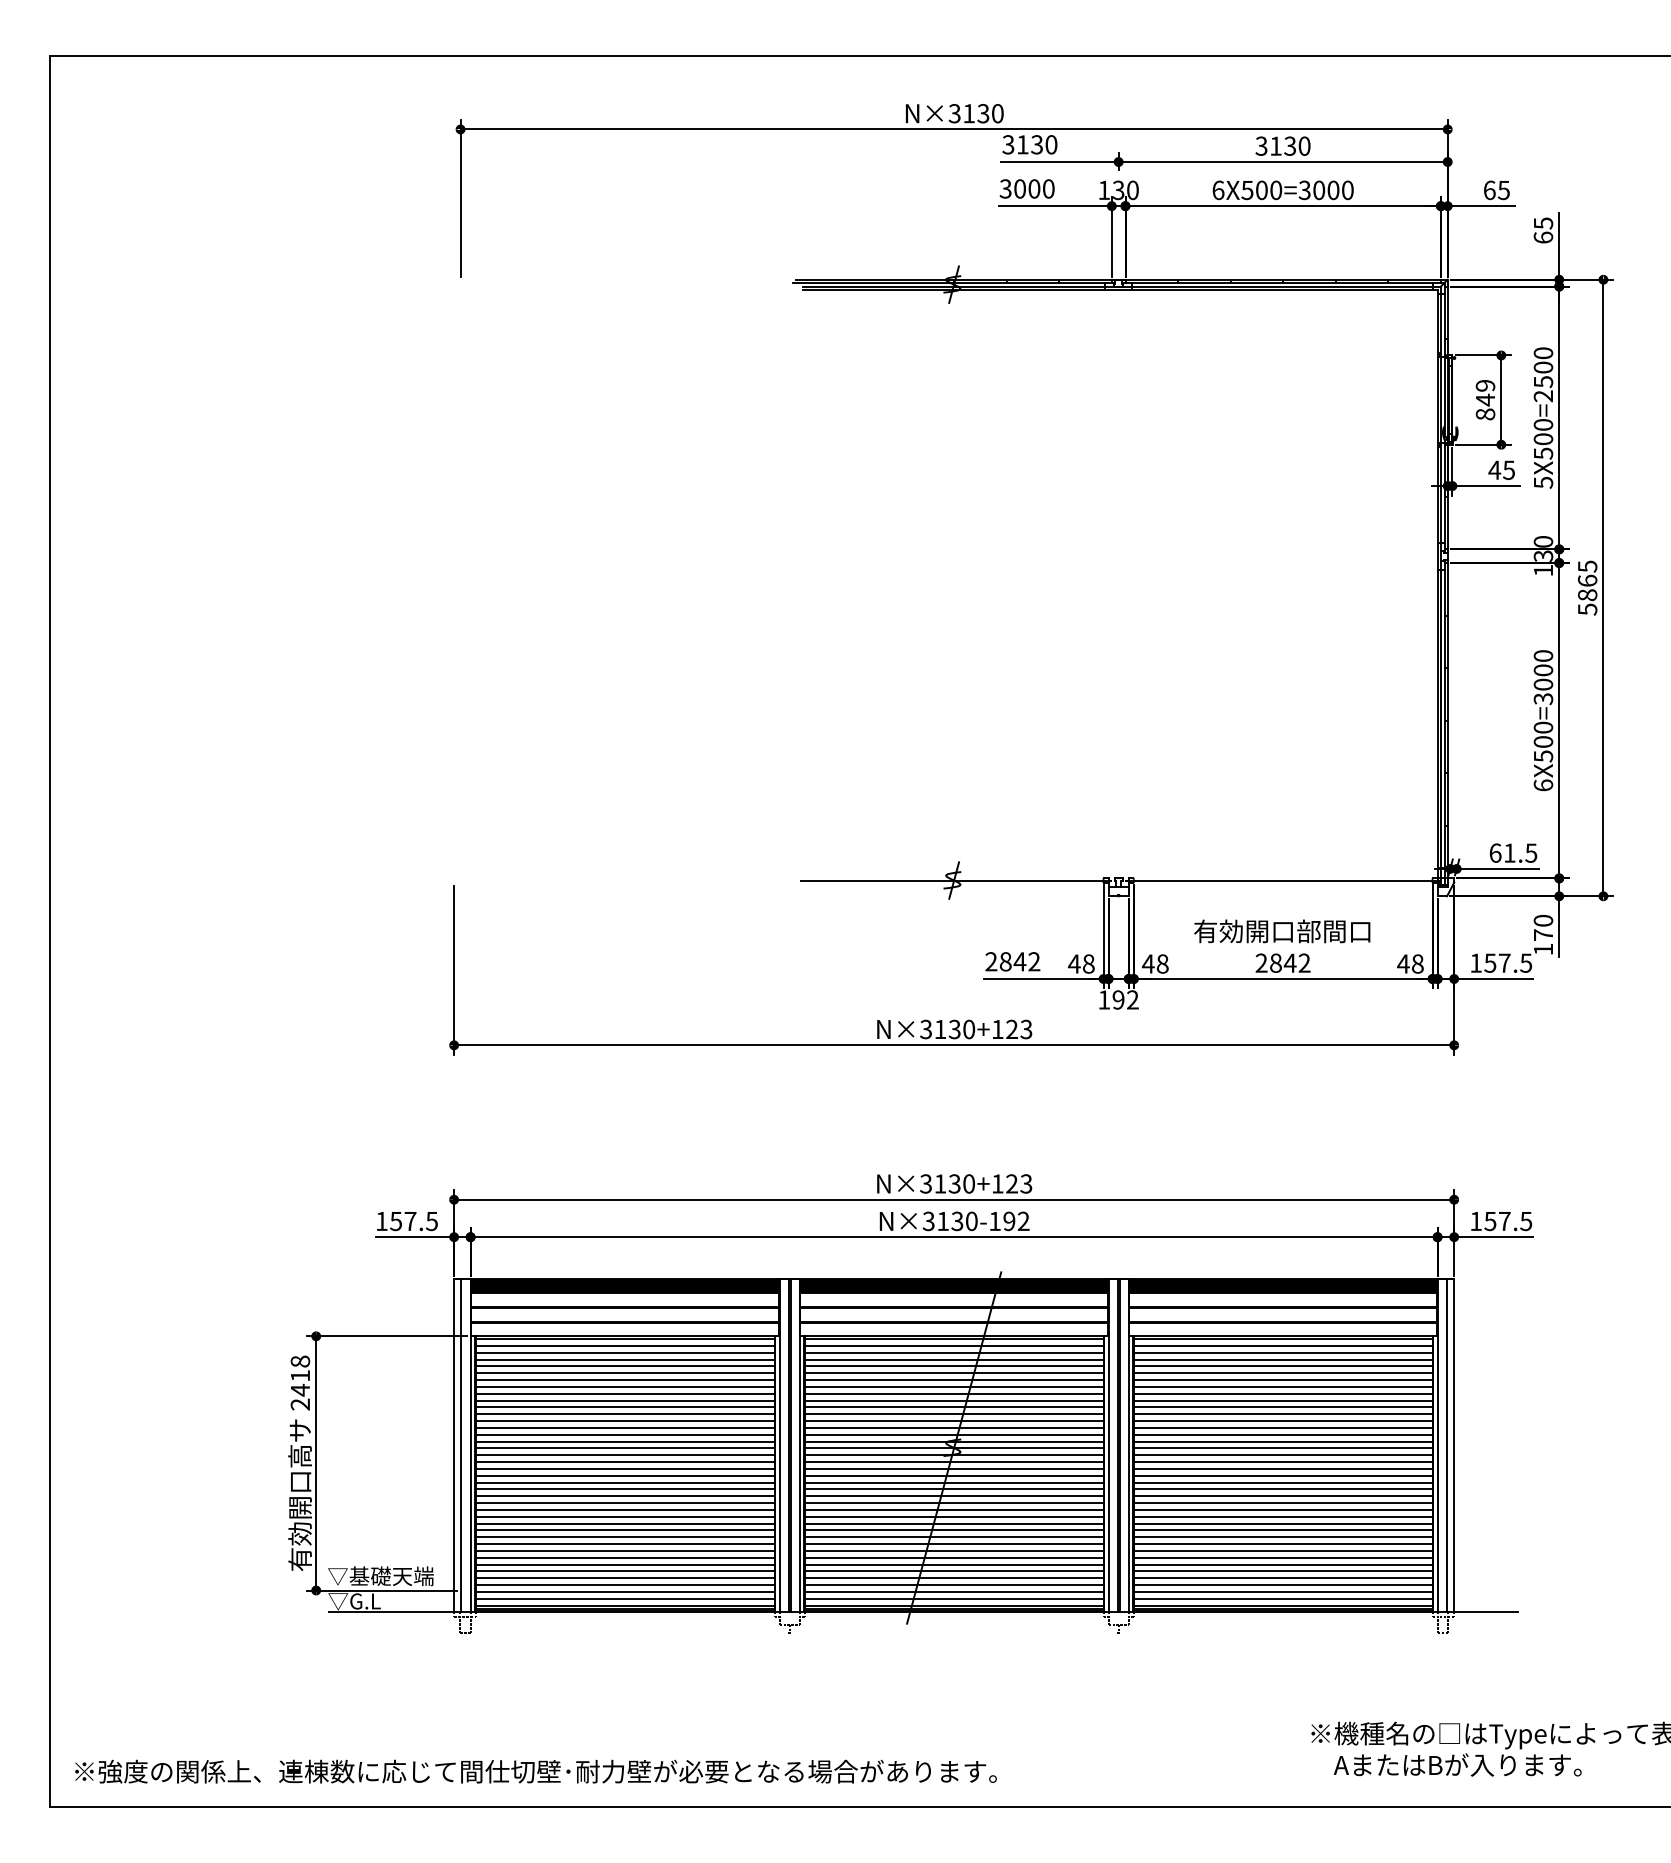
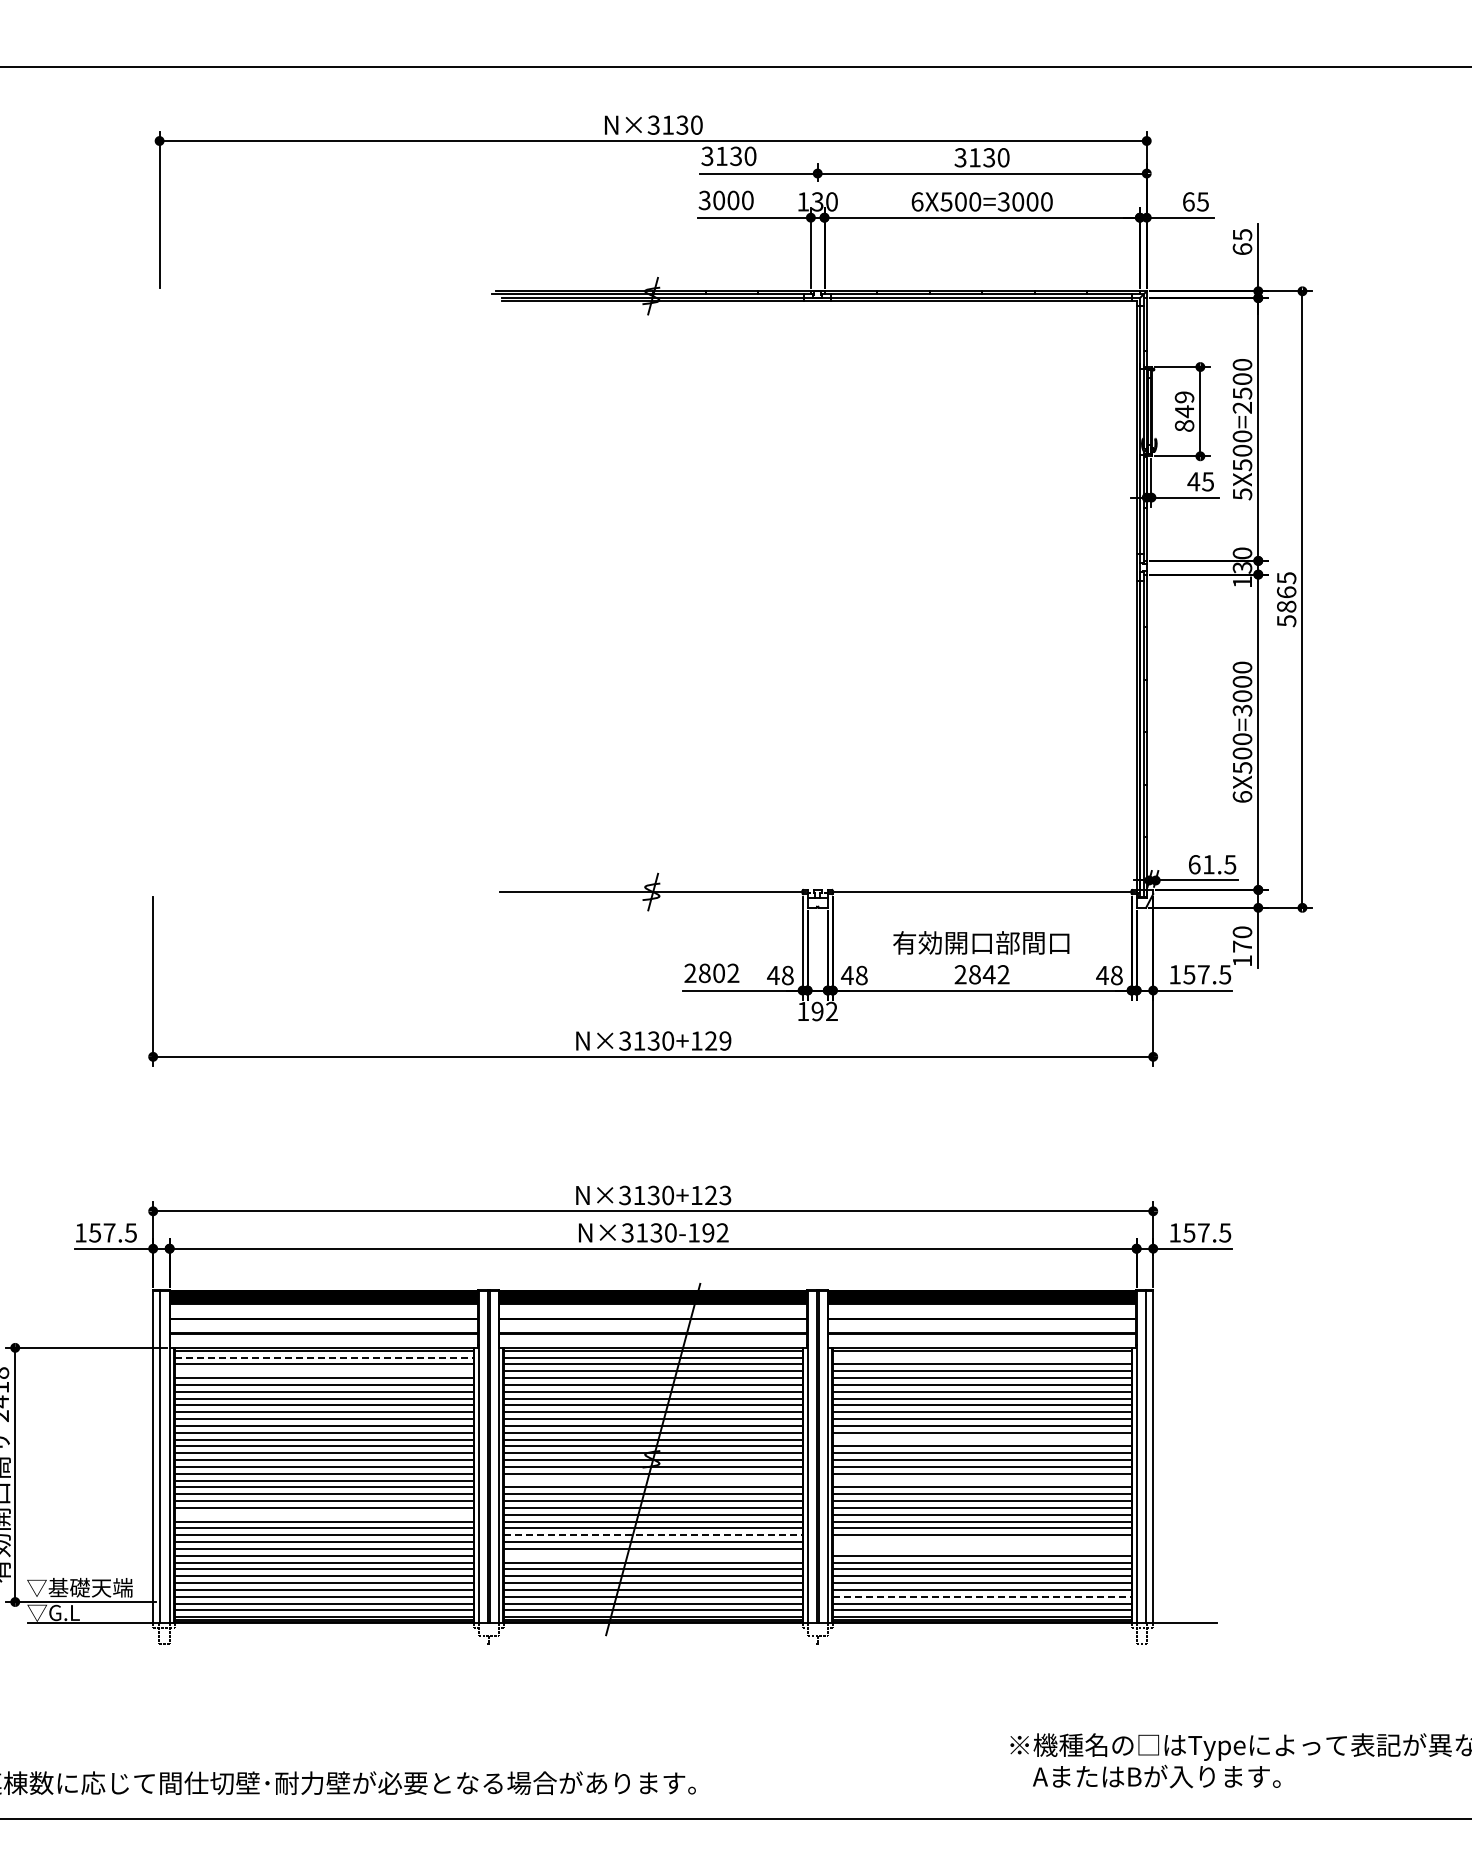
text: (1019, 961) -> (718, 973), 2842 -> 2802
text: (1026, 1029) -> (725, 1041), N×3130+123 -> N×3130+129
line: (625, 1345) -> (324, 1357), solid -> dashed
line: (1282, 1345) -> (981, 1357), removed
line: (624, 1359) -> (323, 1371), removed
line: (1282, 1427) -> (981, 1439), removed
line: (953, 1468) -> (652, 1480), removed
line: (1282, 1468) -> (981, 1480), removed
line: (624, 1503) -> (323, 1515), removed
line: (954, 1523) -> (653, 1535), solid -> dashed
line: (1282, 1530) -> (981, 1542), removed
line: (1282, 1537) -> (981, 1549), removed
line: (953, 1544) -> (652, 1556), removed
line: (1283, 1585) -> (982, 1597), solid -> dashed

